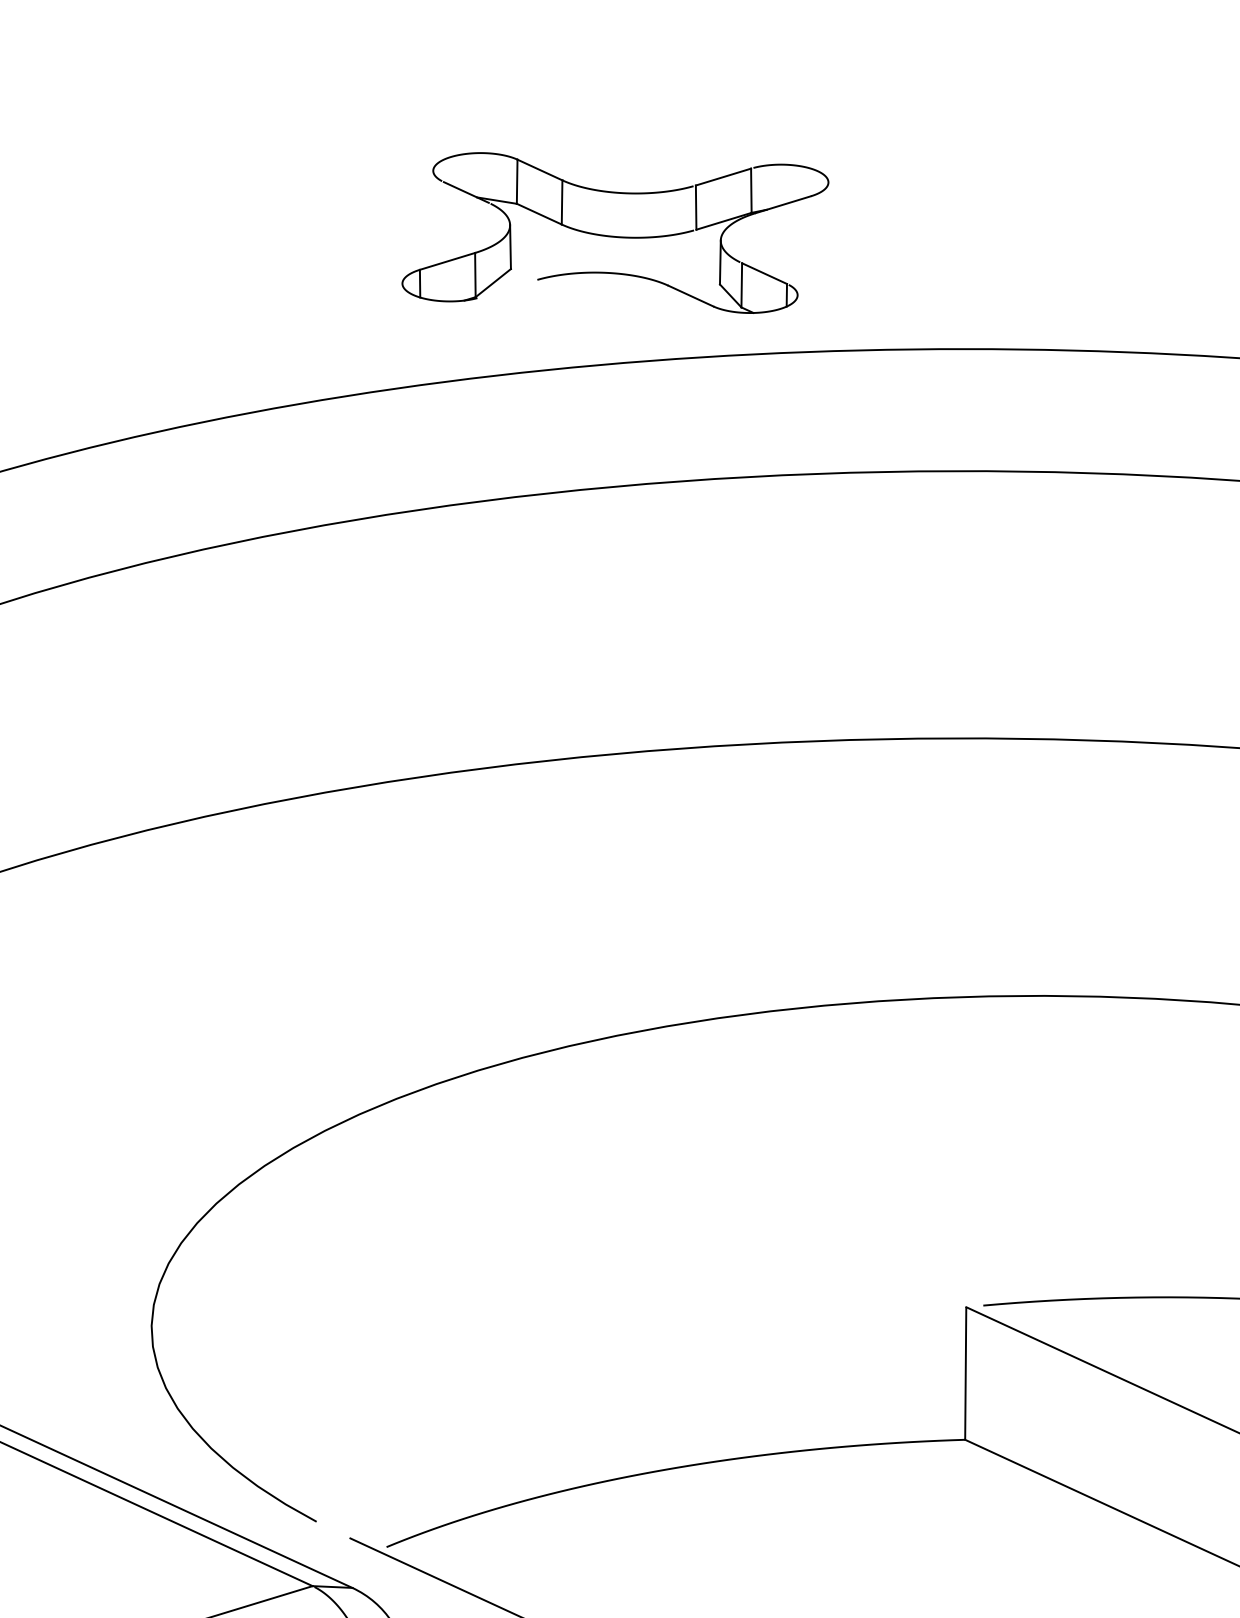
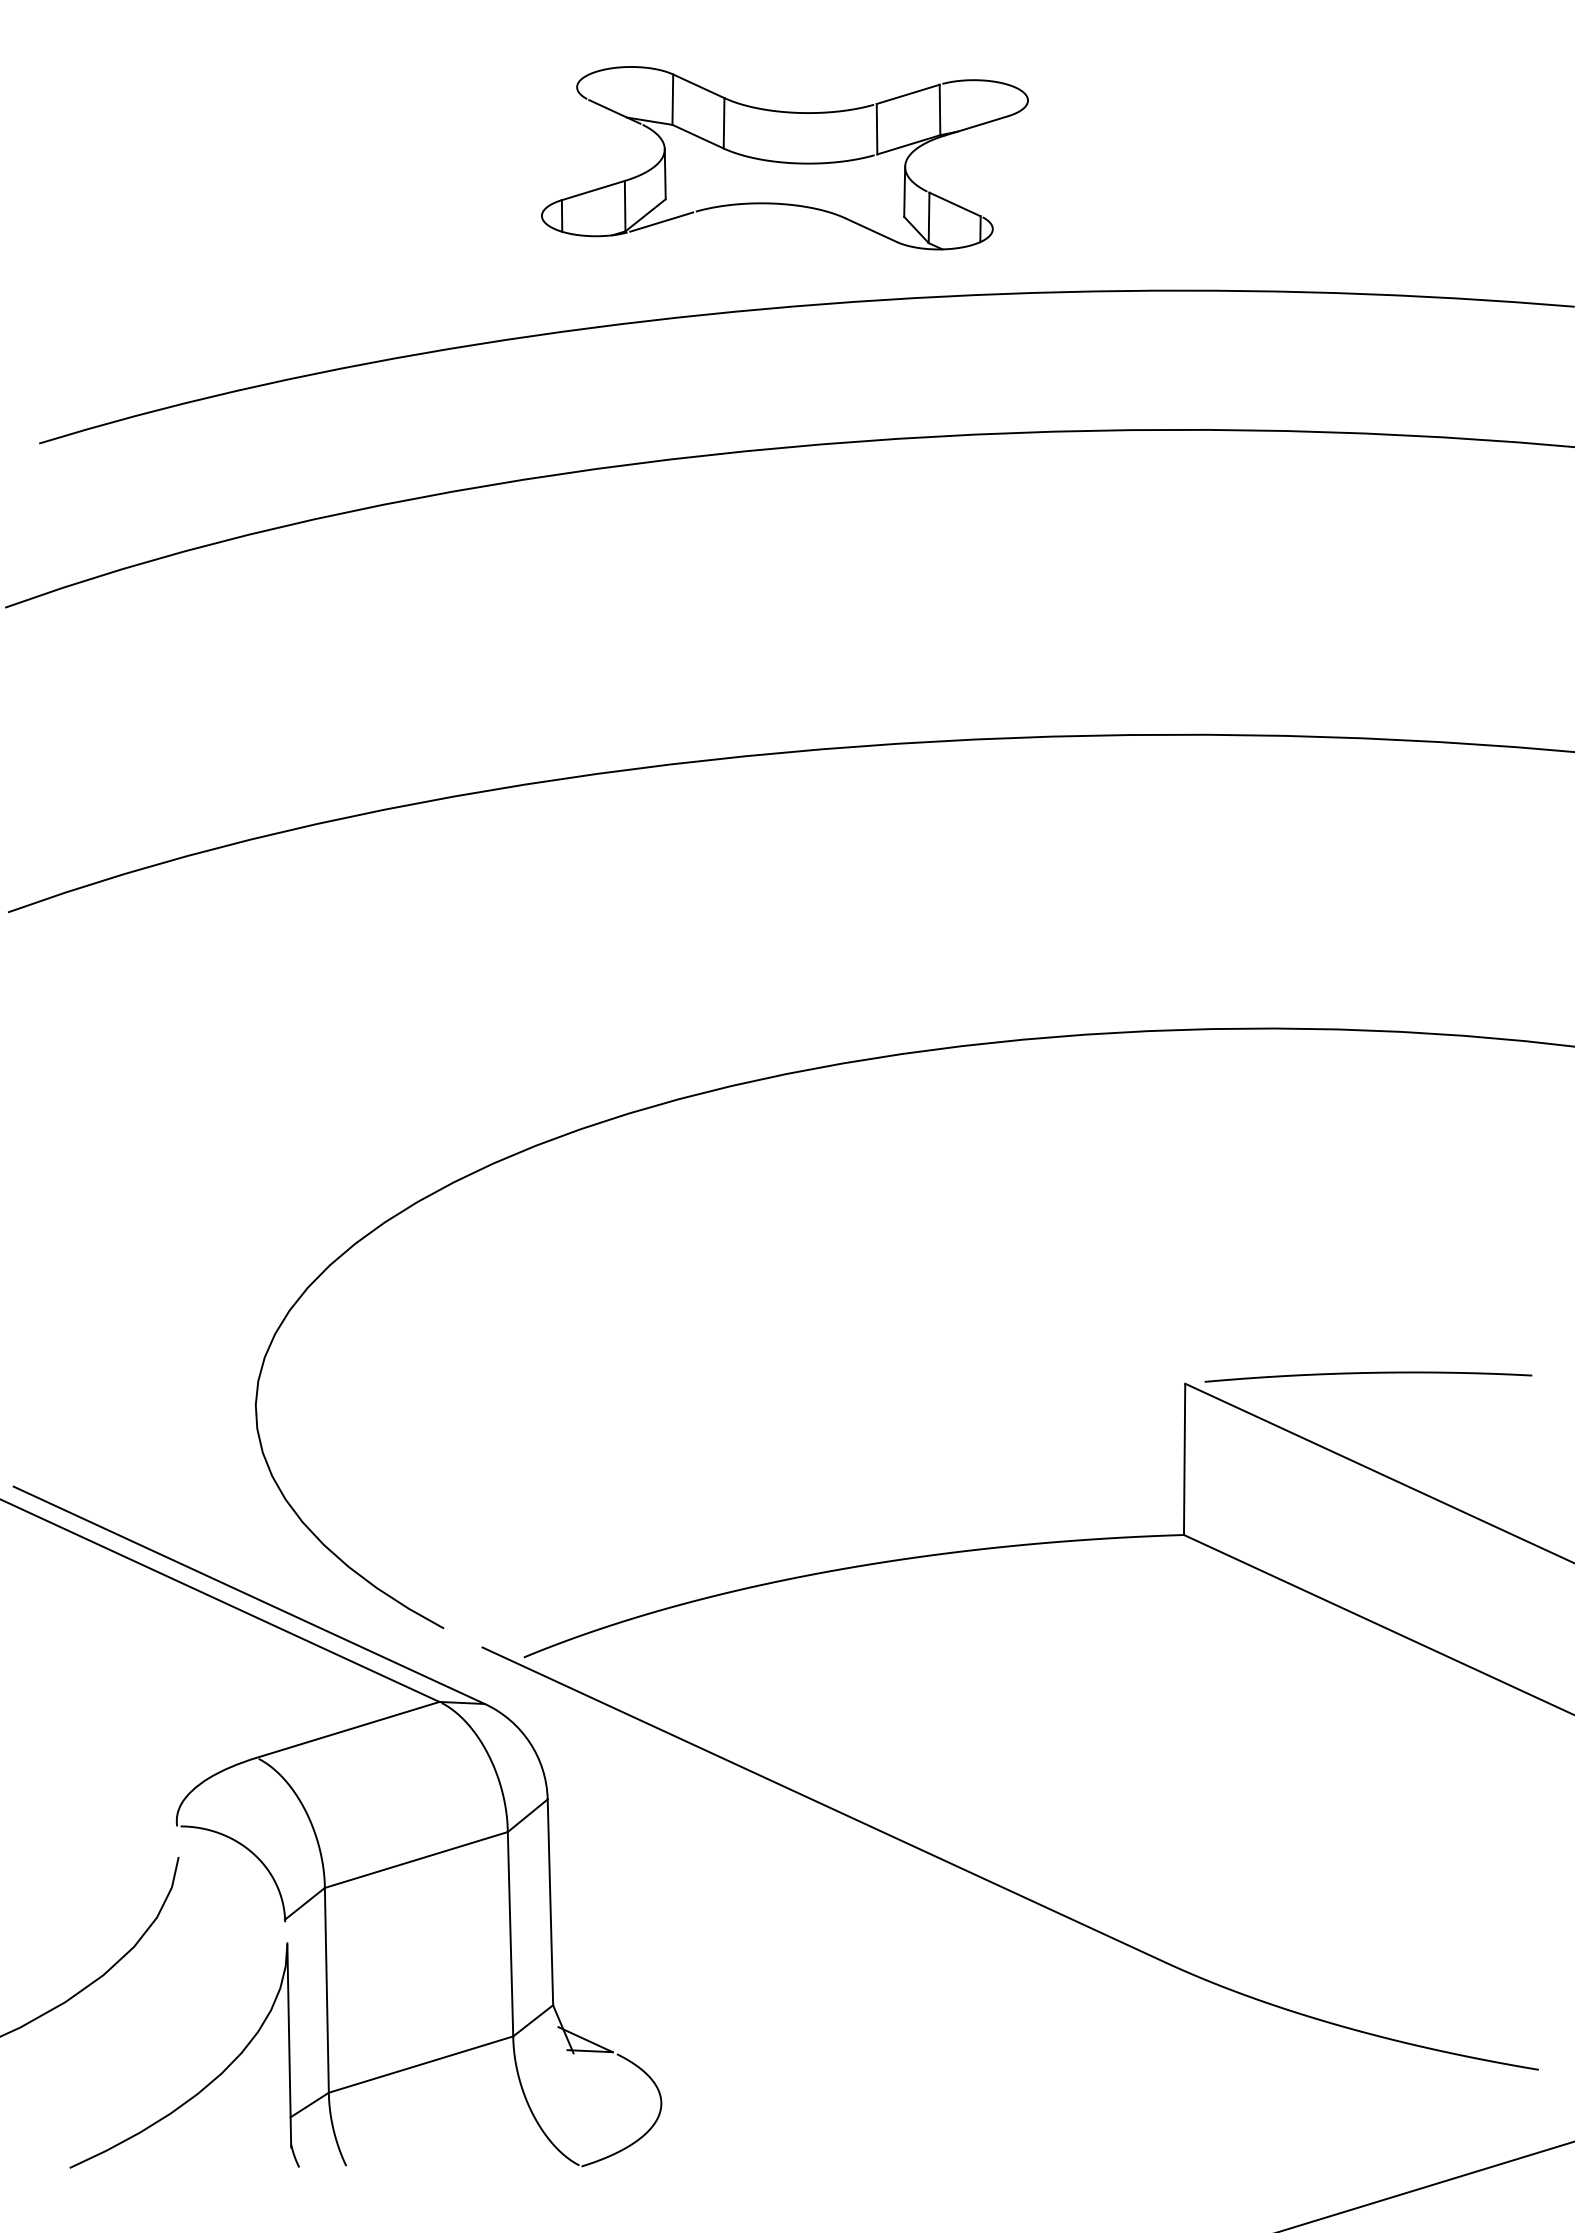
line: (507, 288) -> (661, 221), added

